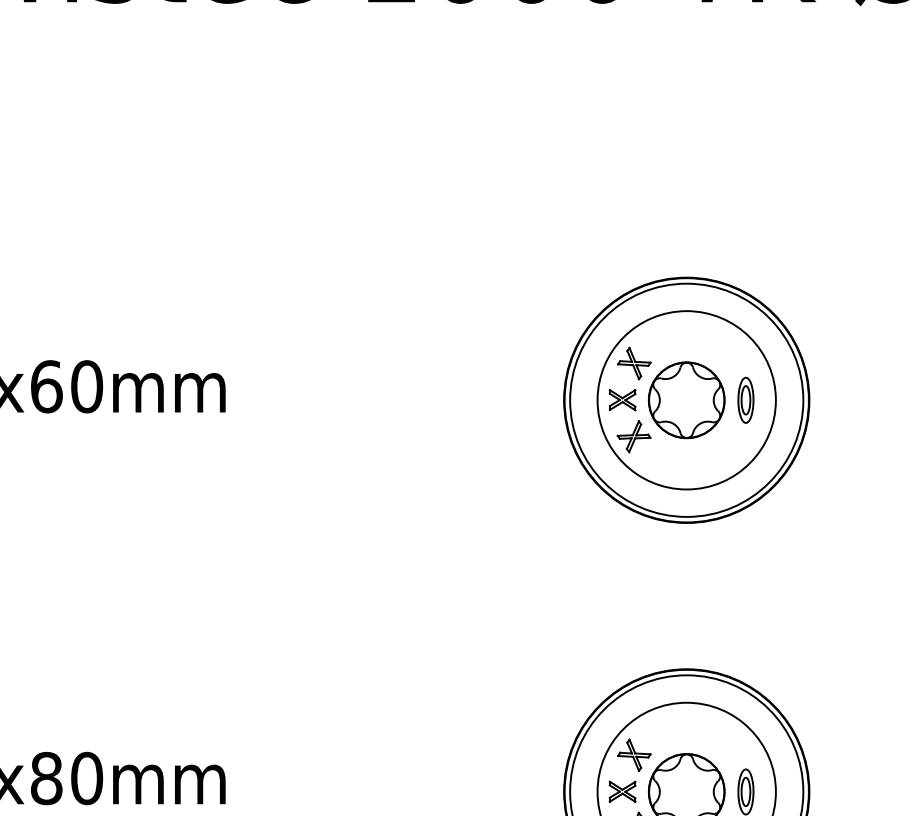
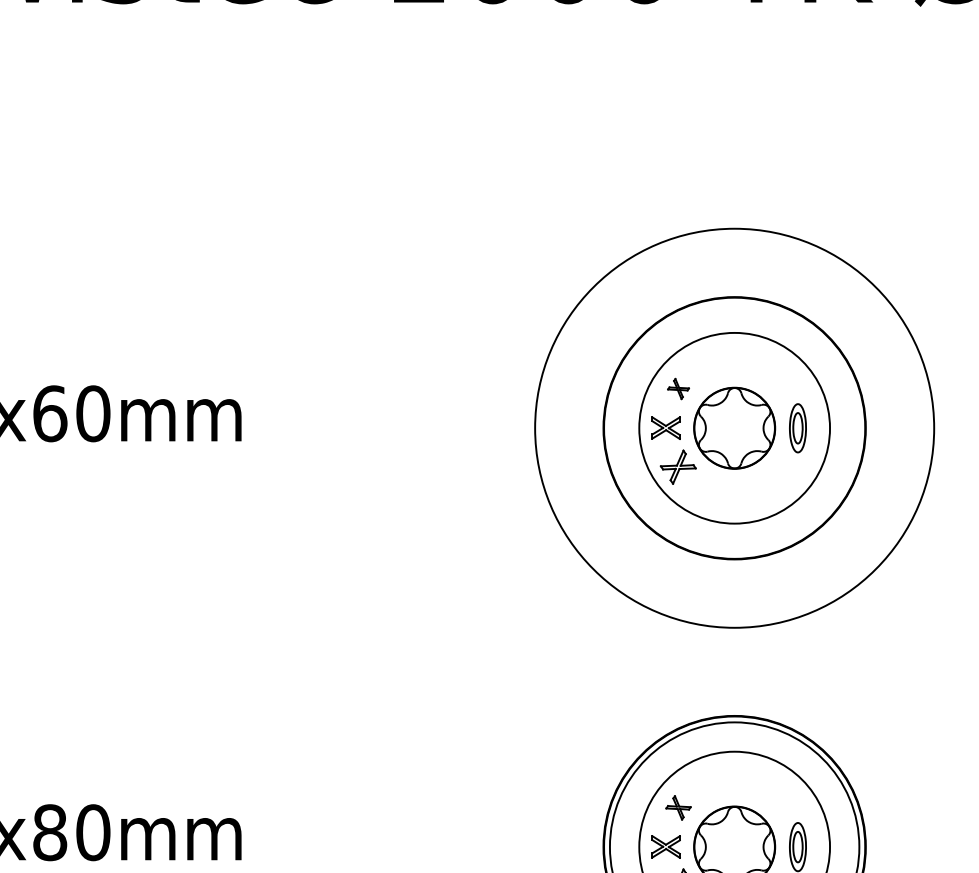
part: (634, 363) -> (678, 388), size x0.6
circle: (686, 399) -> (734, 427), size x1.6
part: (634, 754) -> (678, 807), size x0.7

